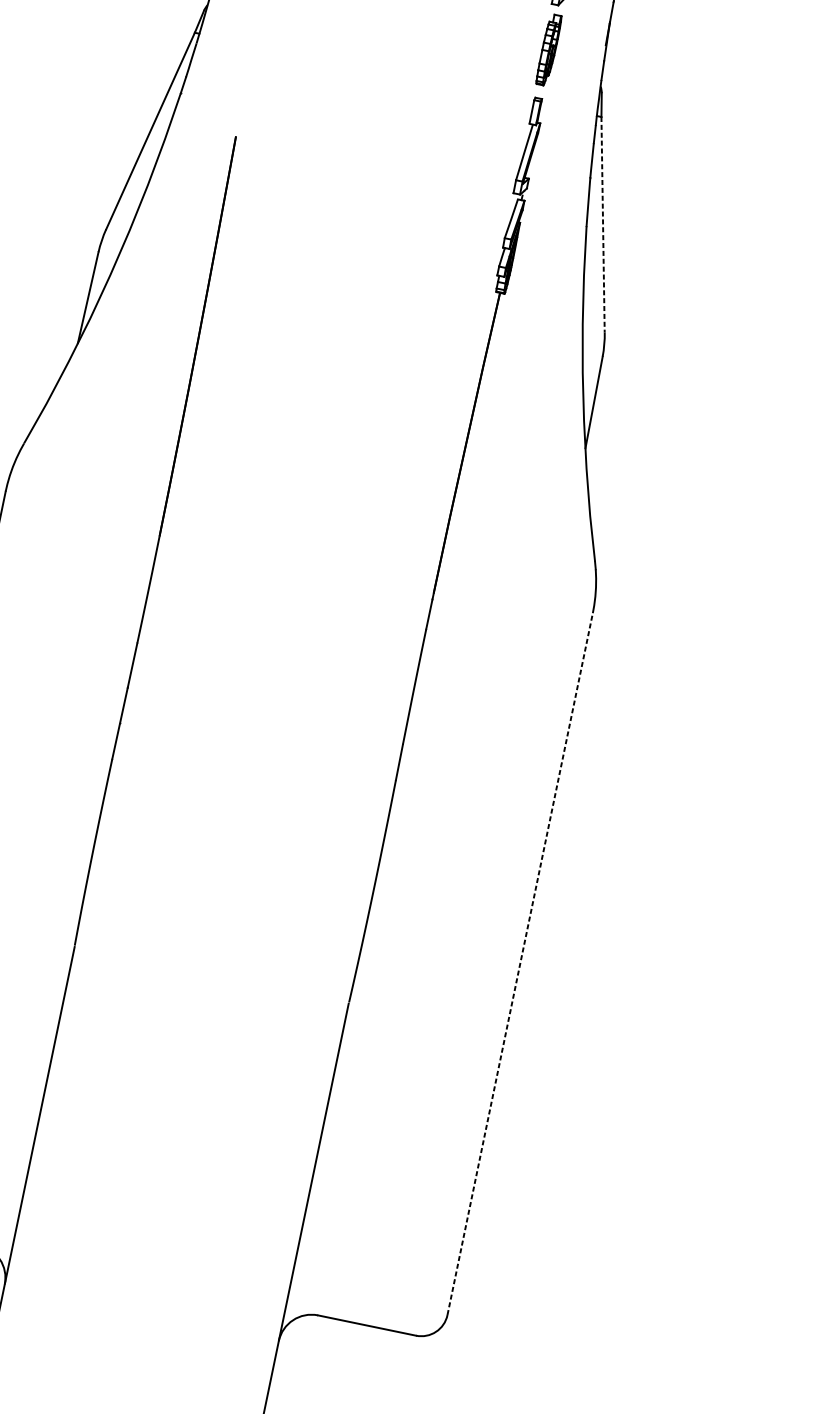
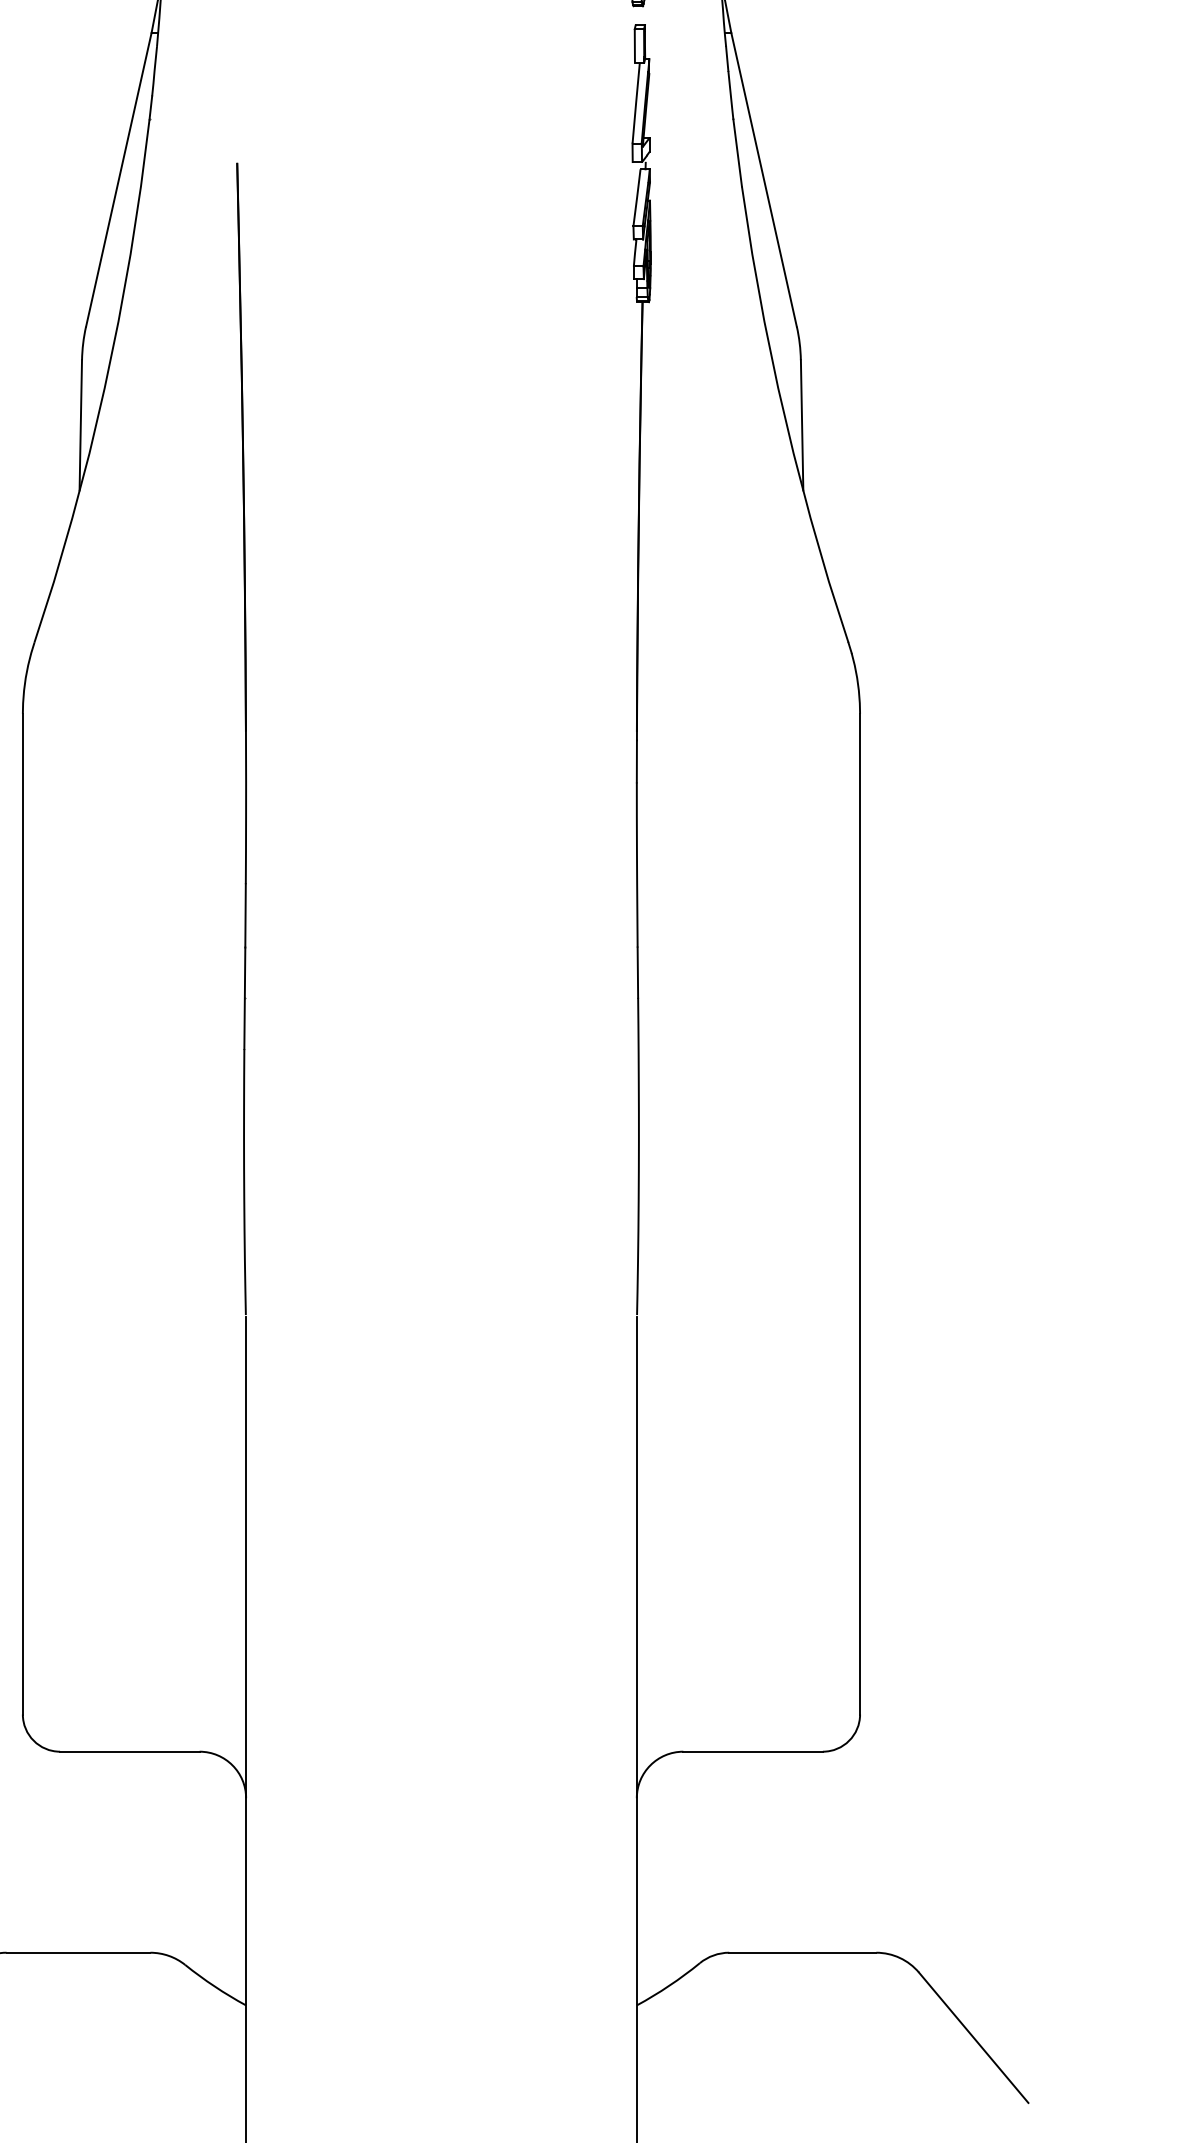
line: (603, 225) -> (764, 180), dashed -> solid
line: (520, 963) -> (860, 1213), dashed -> solid

